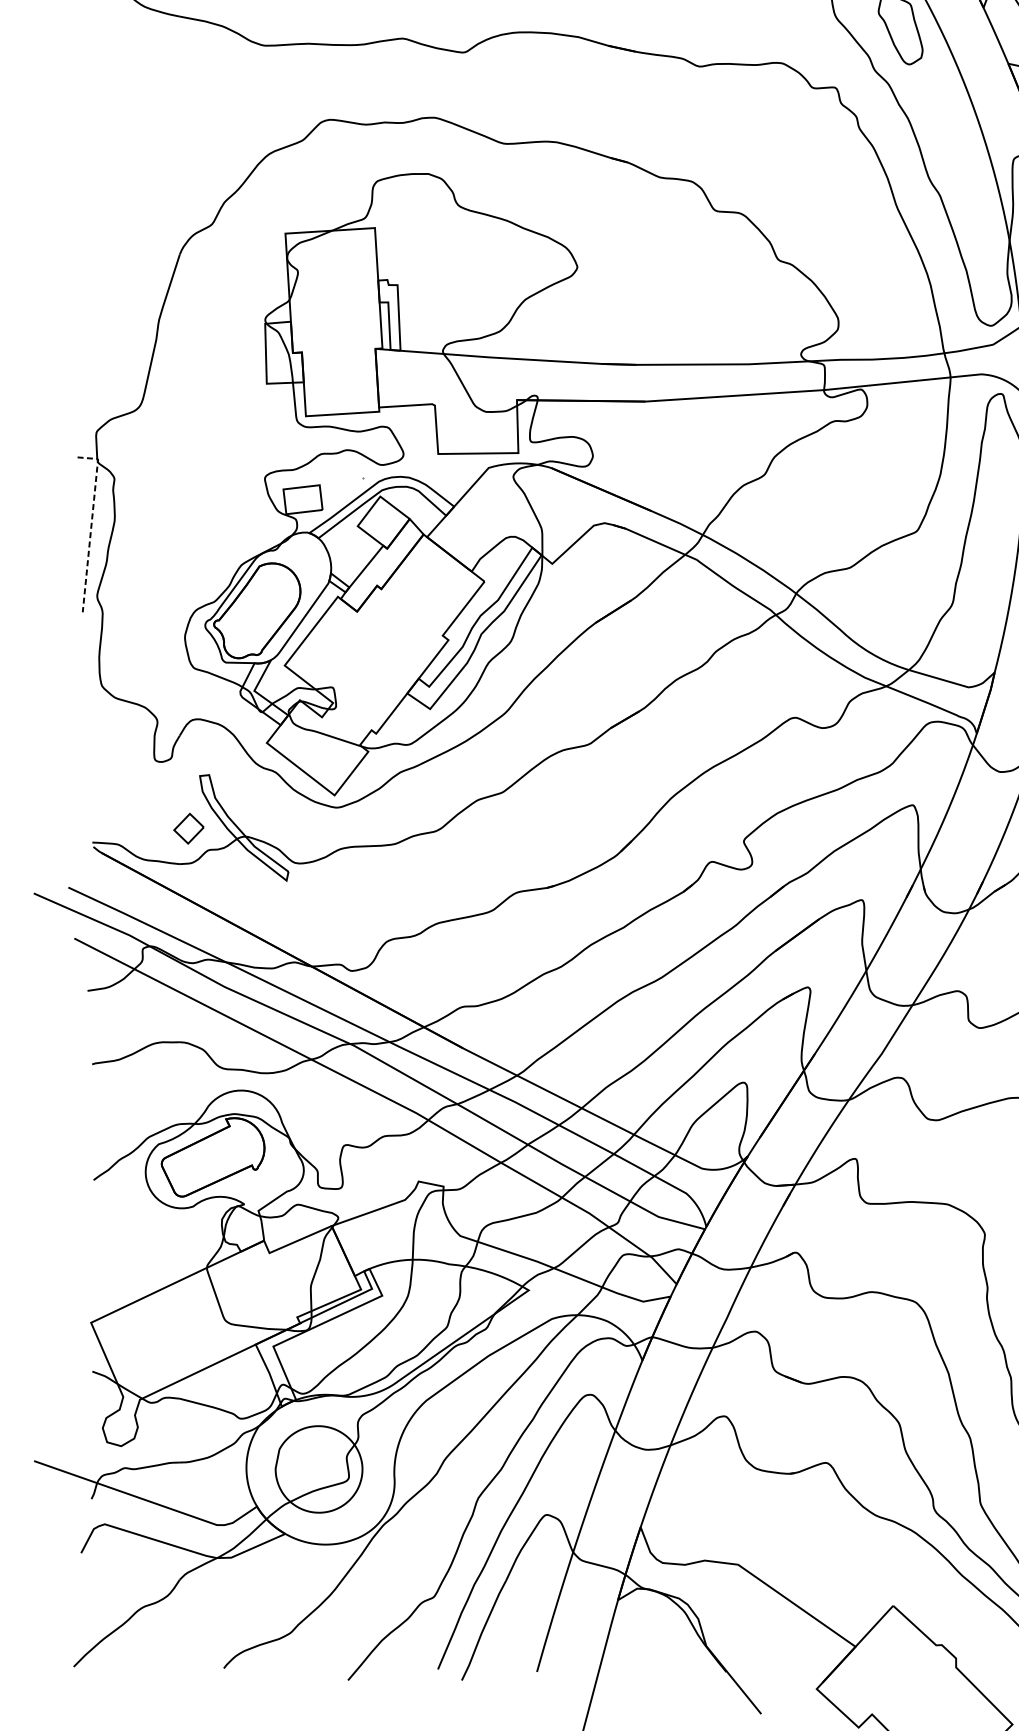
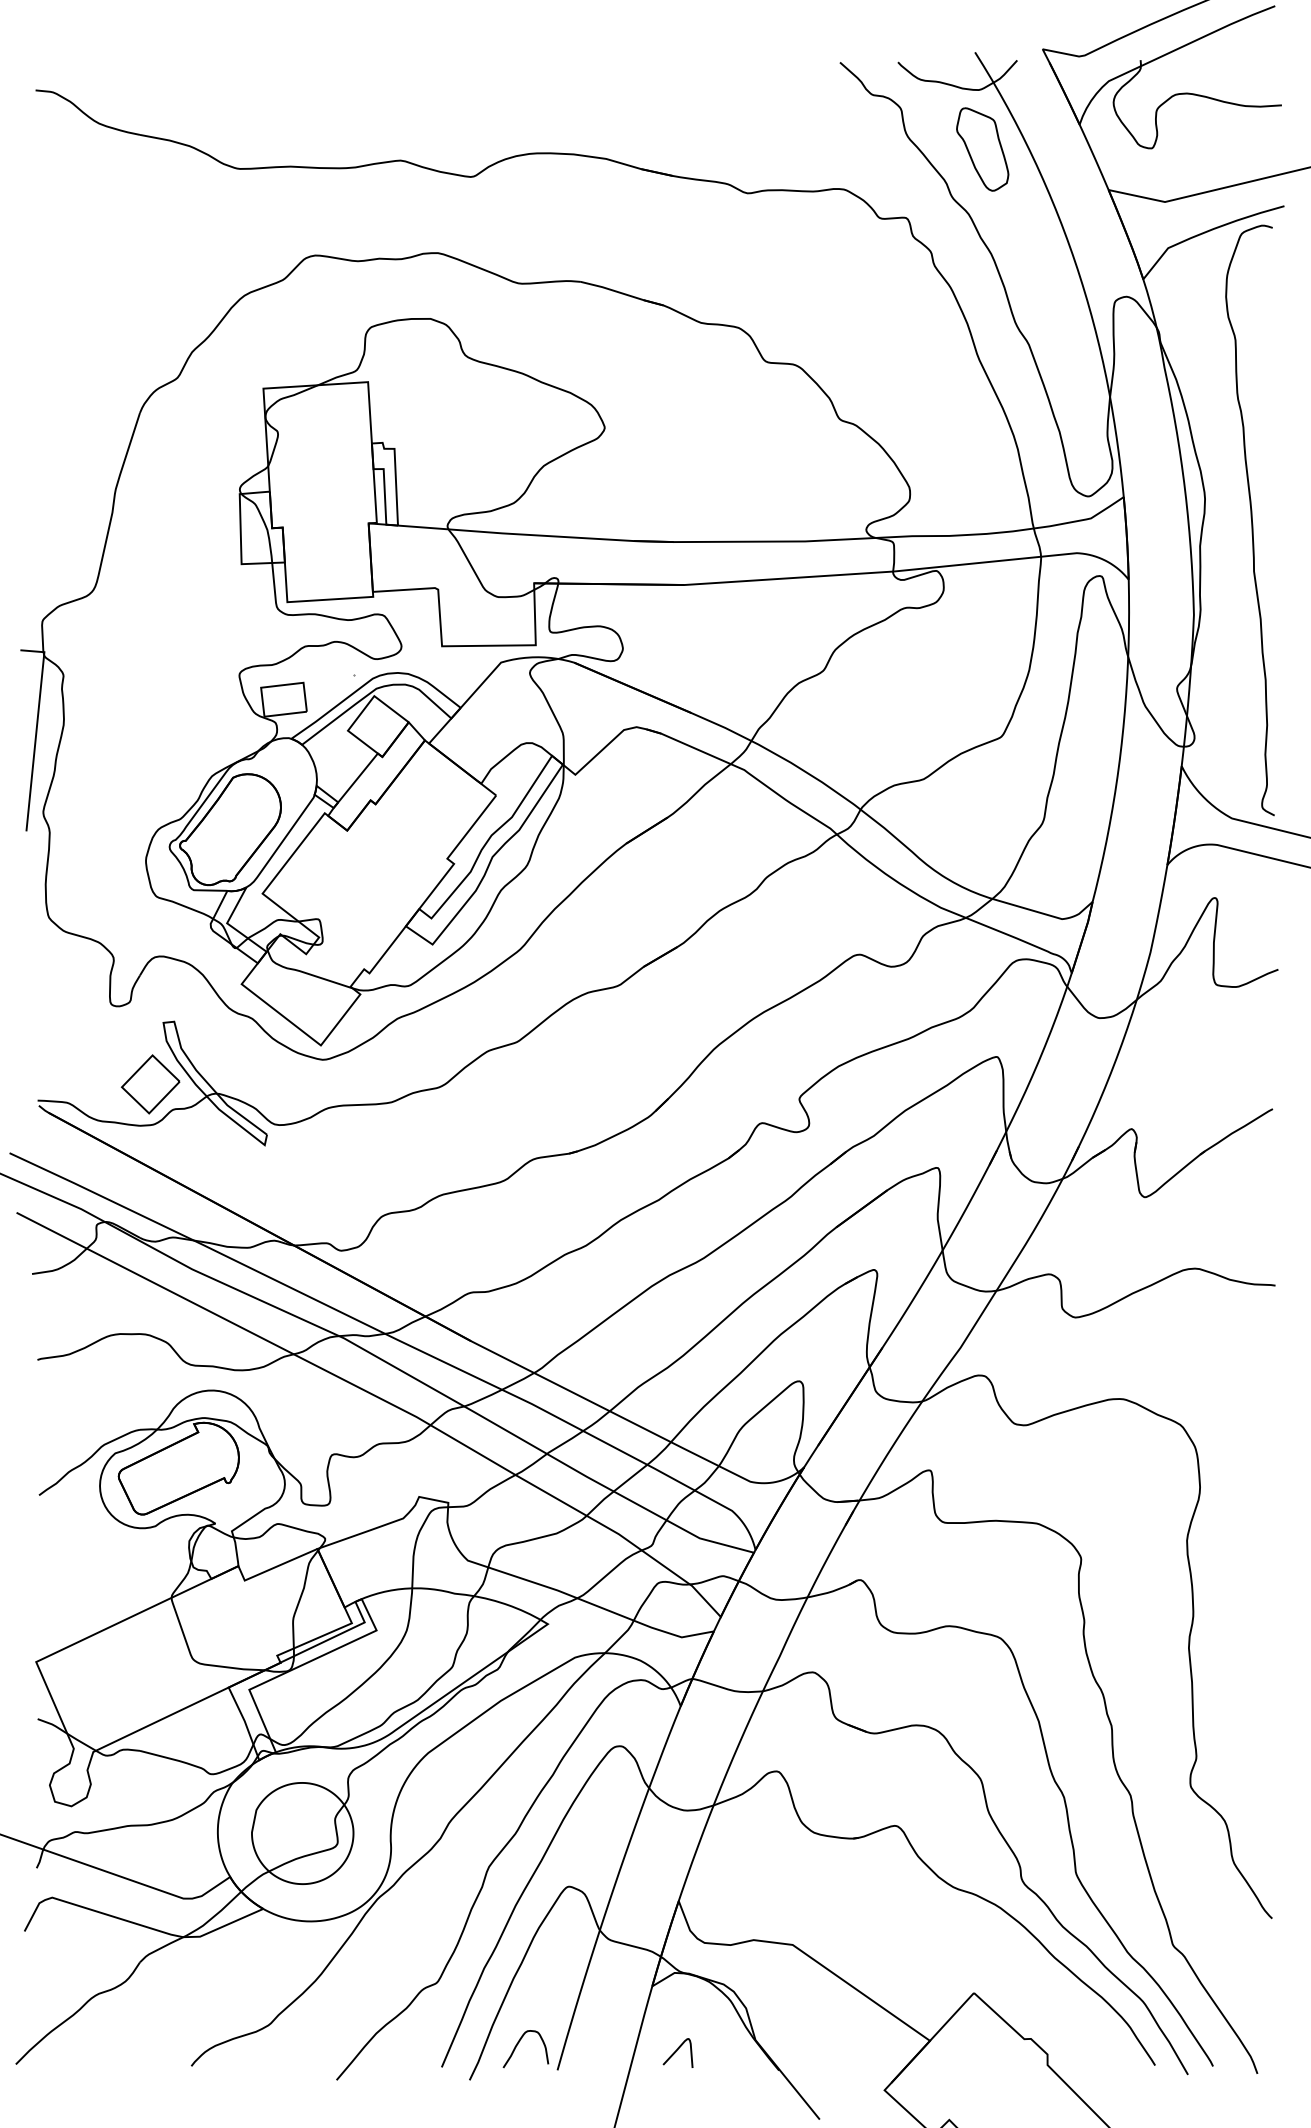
line: (91, 525) -> (36, 729), dashed -> solid
part: (188, 828) -> (150, 1084), size x1.67
curve: (503, 1649) -> (518, 2044), added
curve: (638, 1656) -> (676, 2052), added

